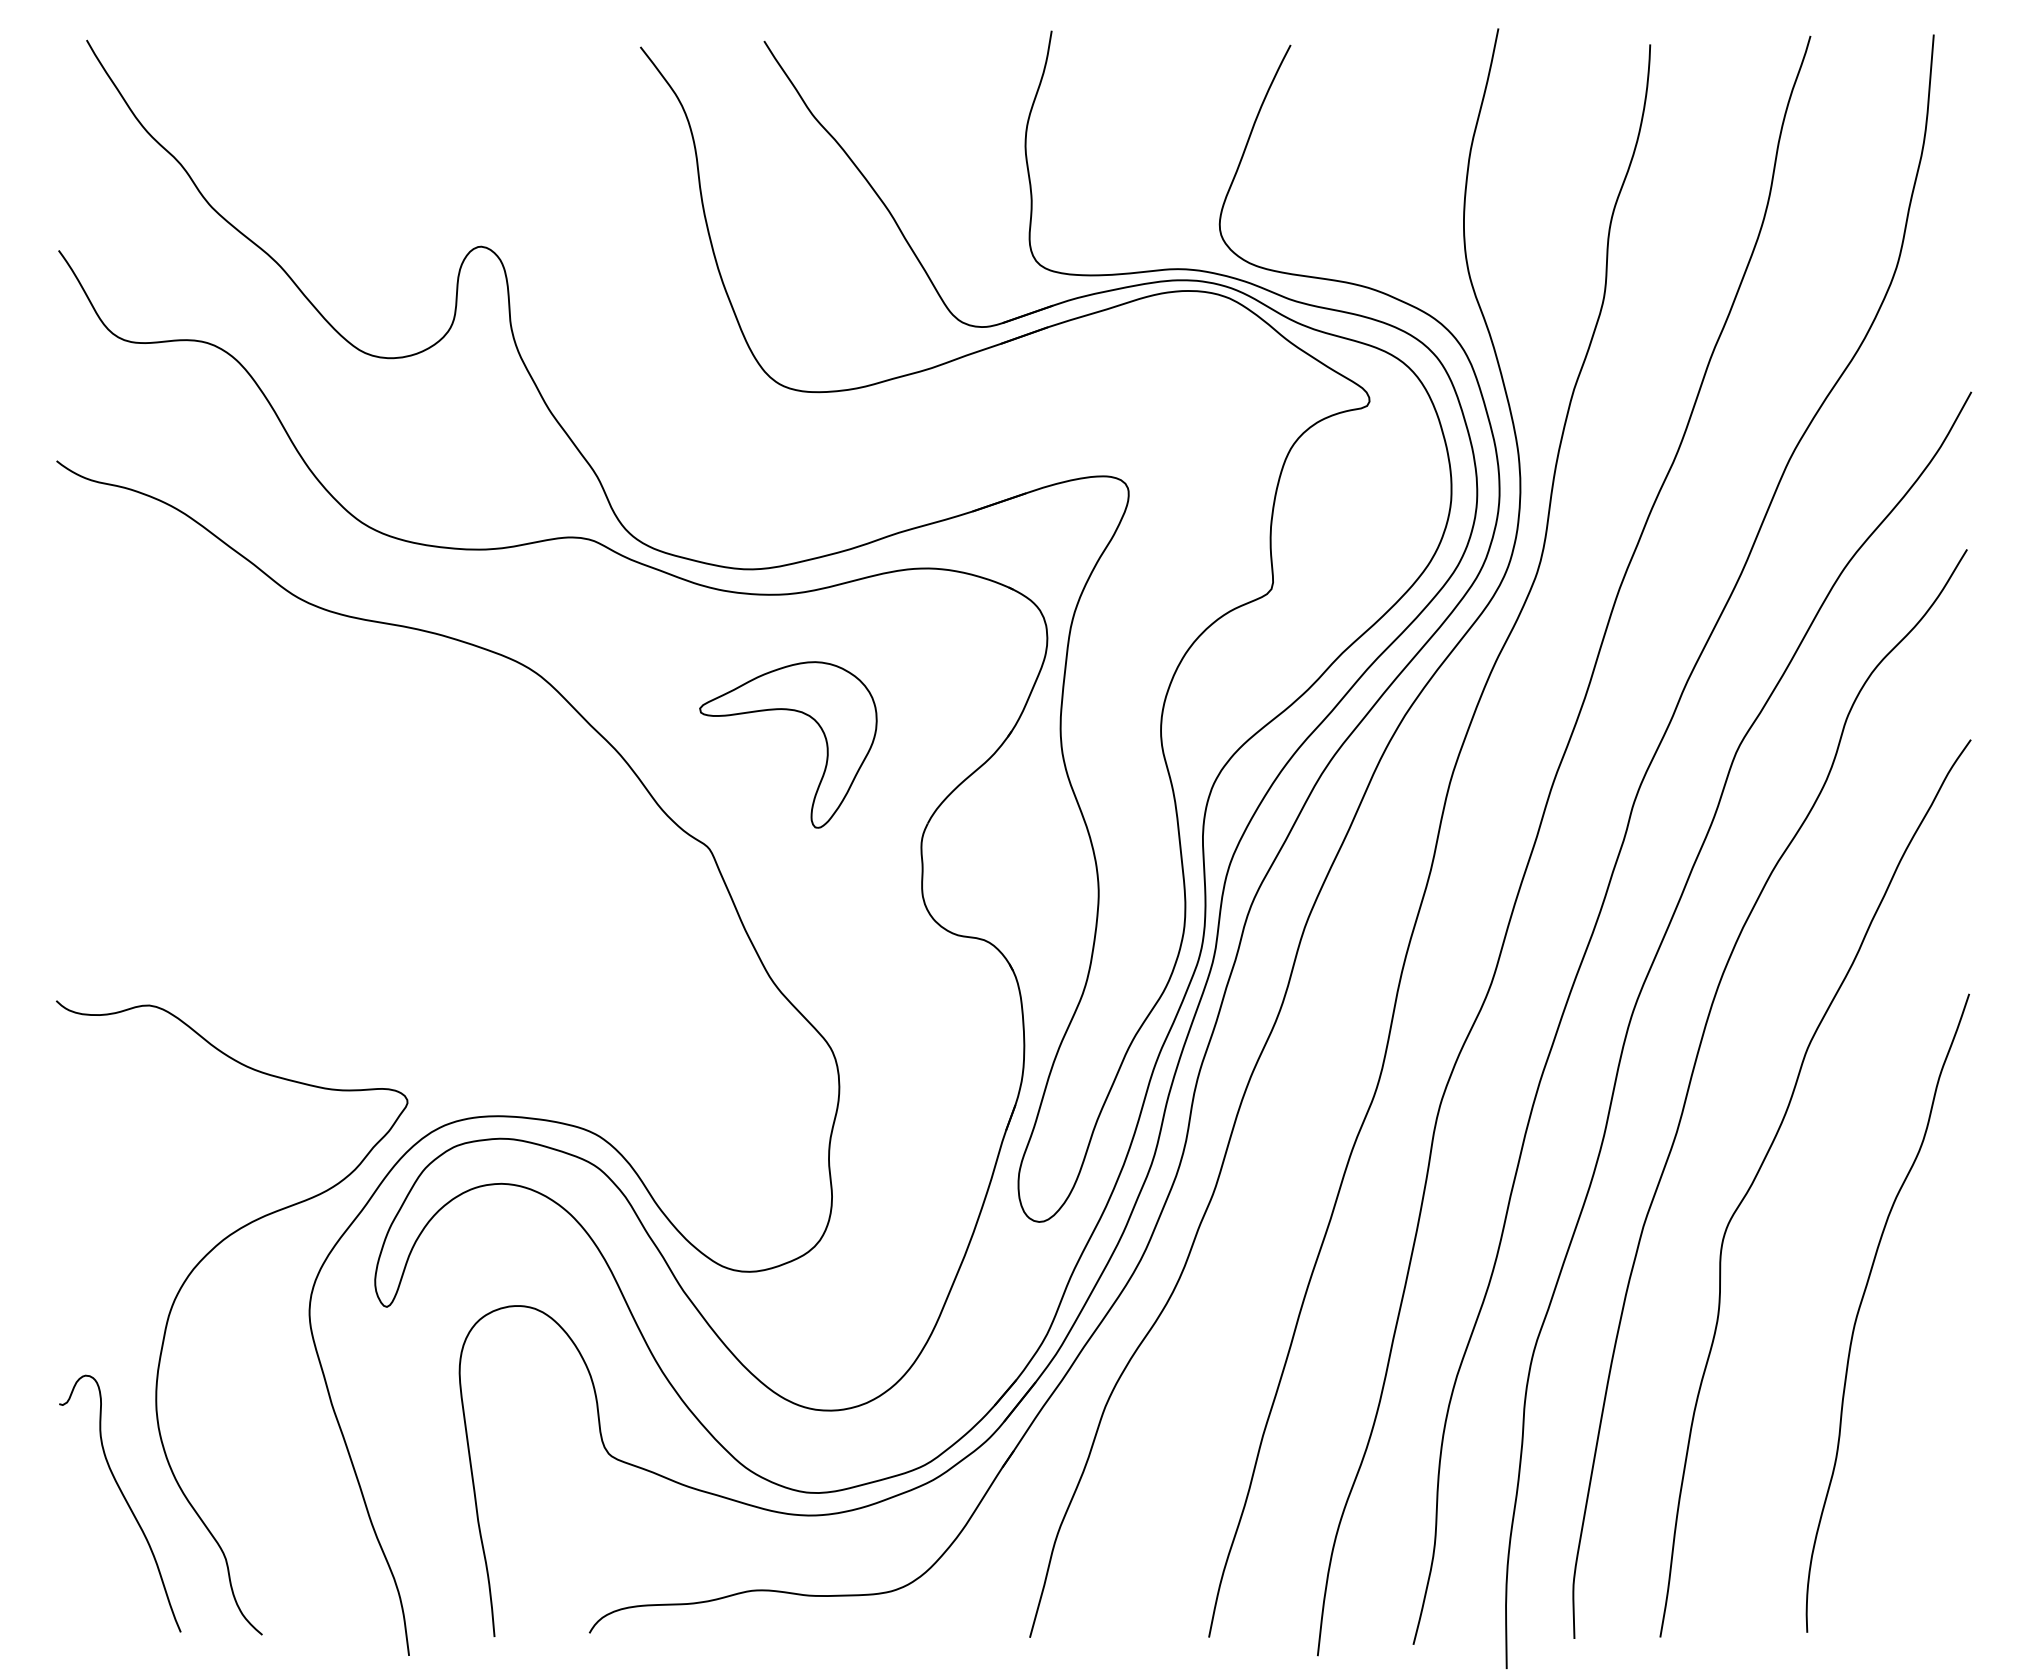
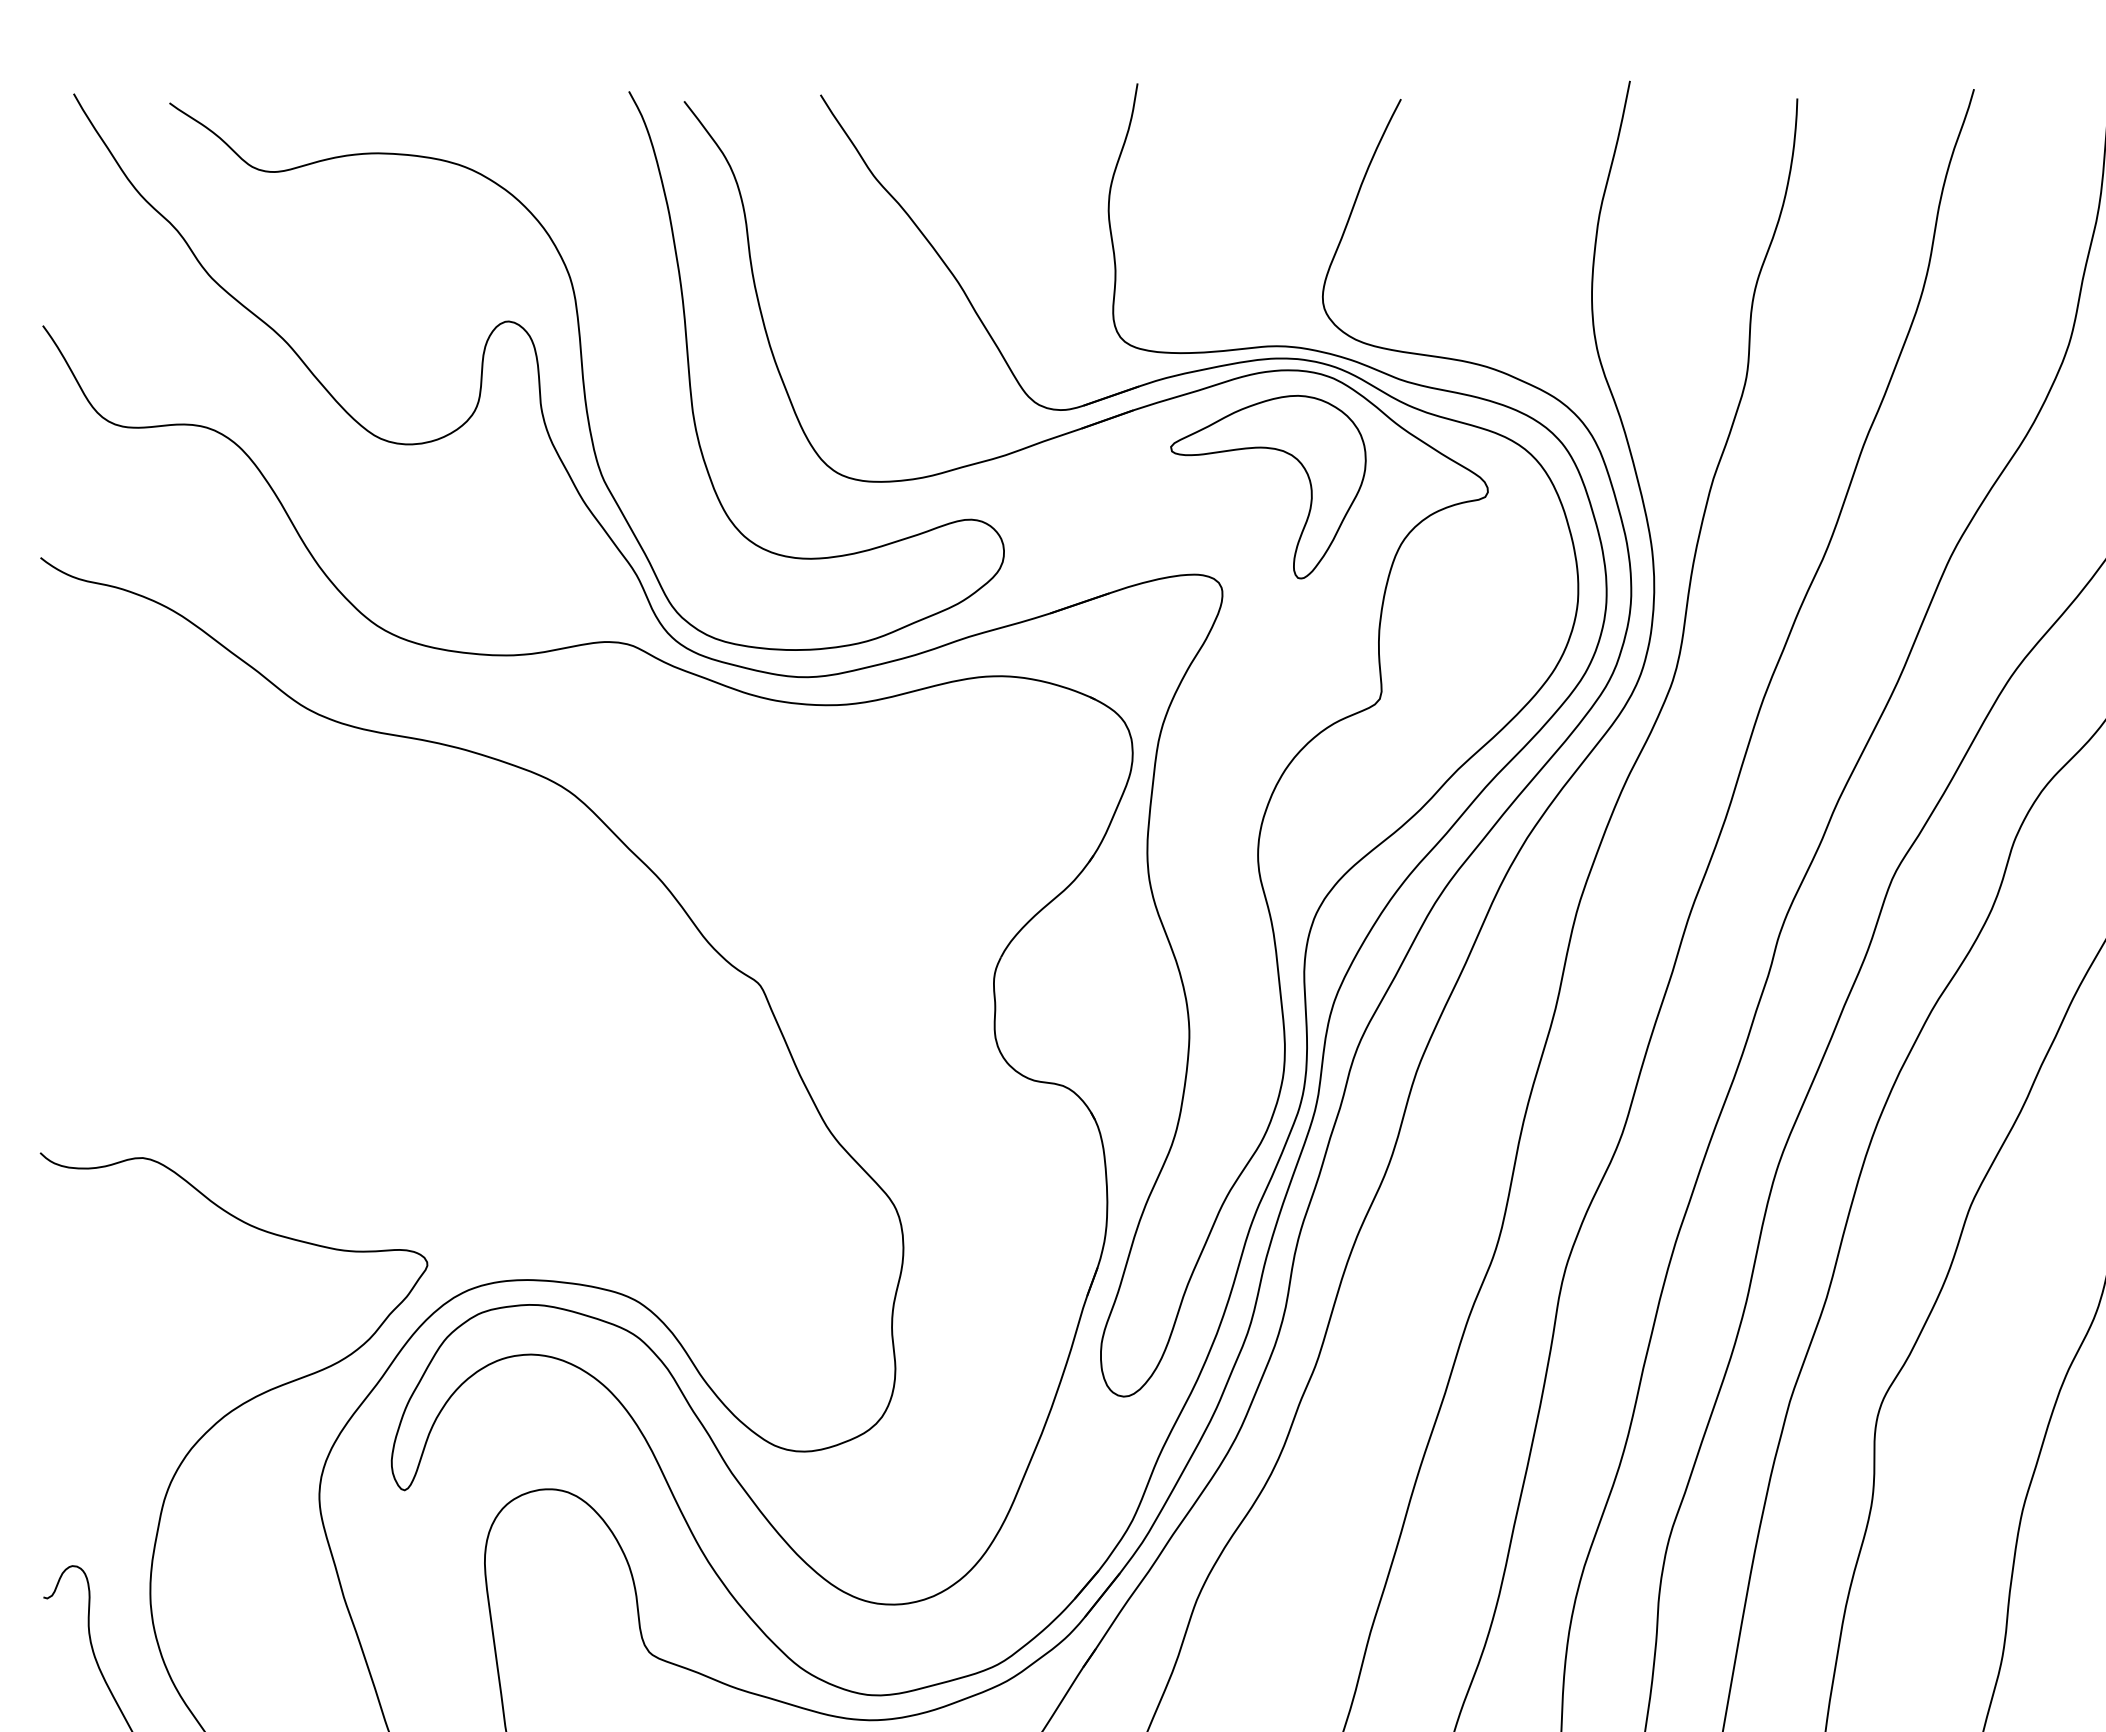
curve: (549, 291) -> (583, 370), added
part: (793, 711) -> (1274, 450), moved

